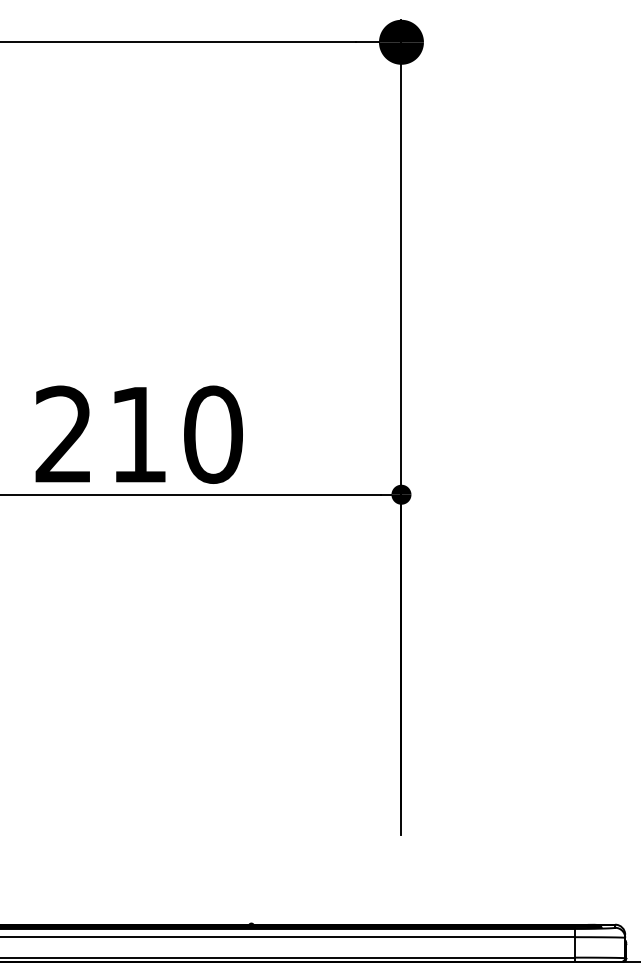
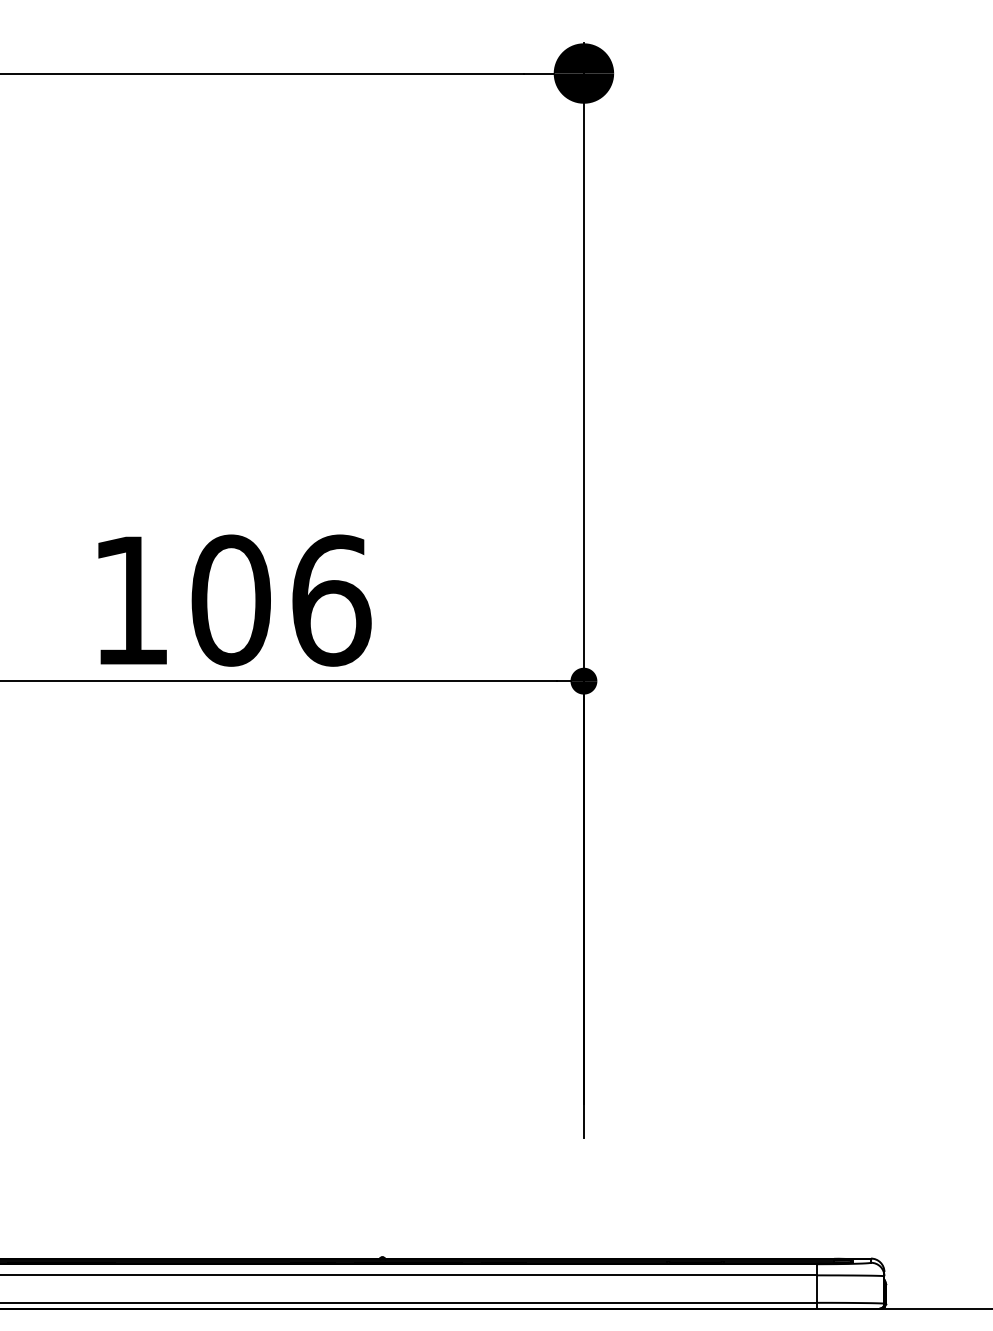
text: (139, 434) -> (231, 600), 210 -> 106

